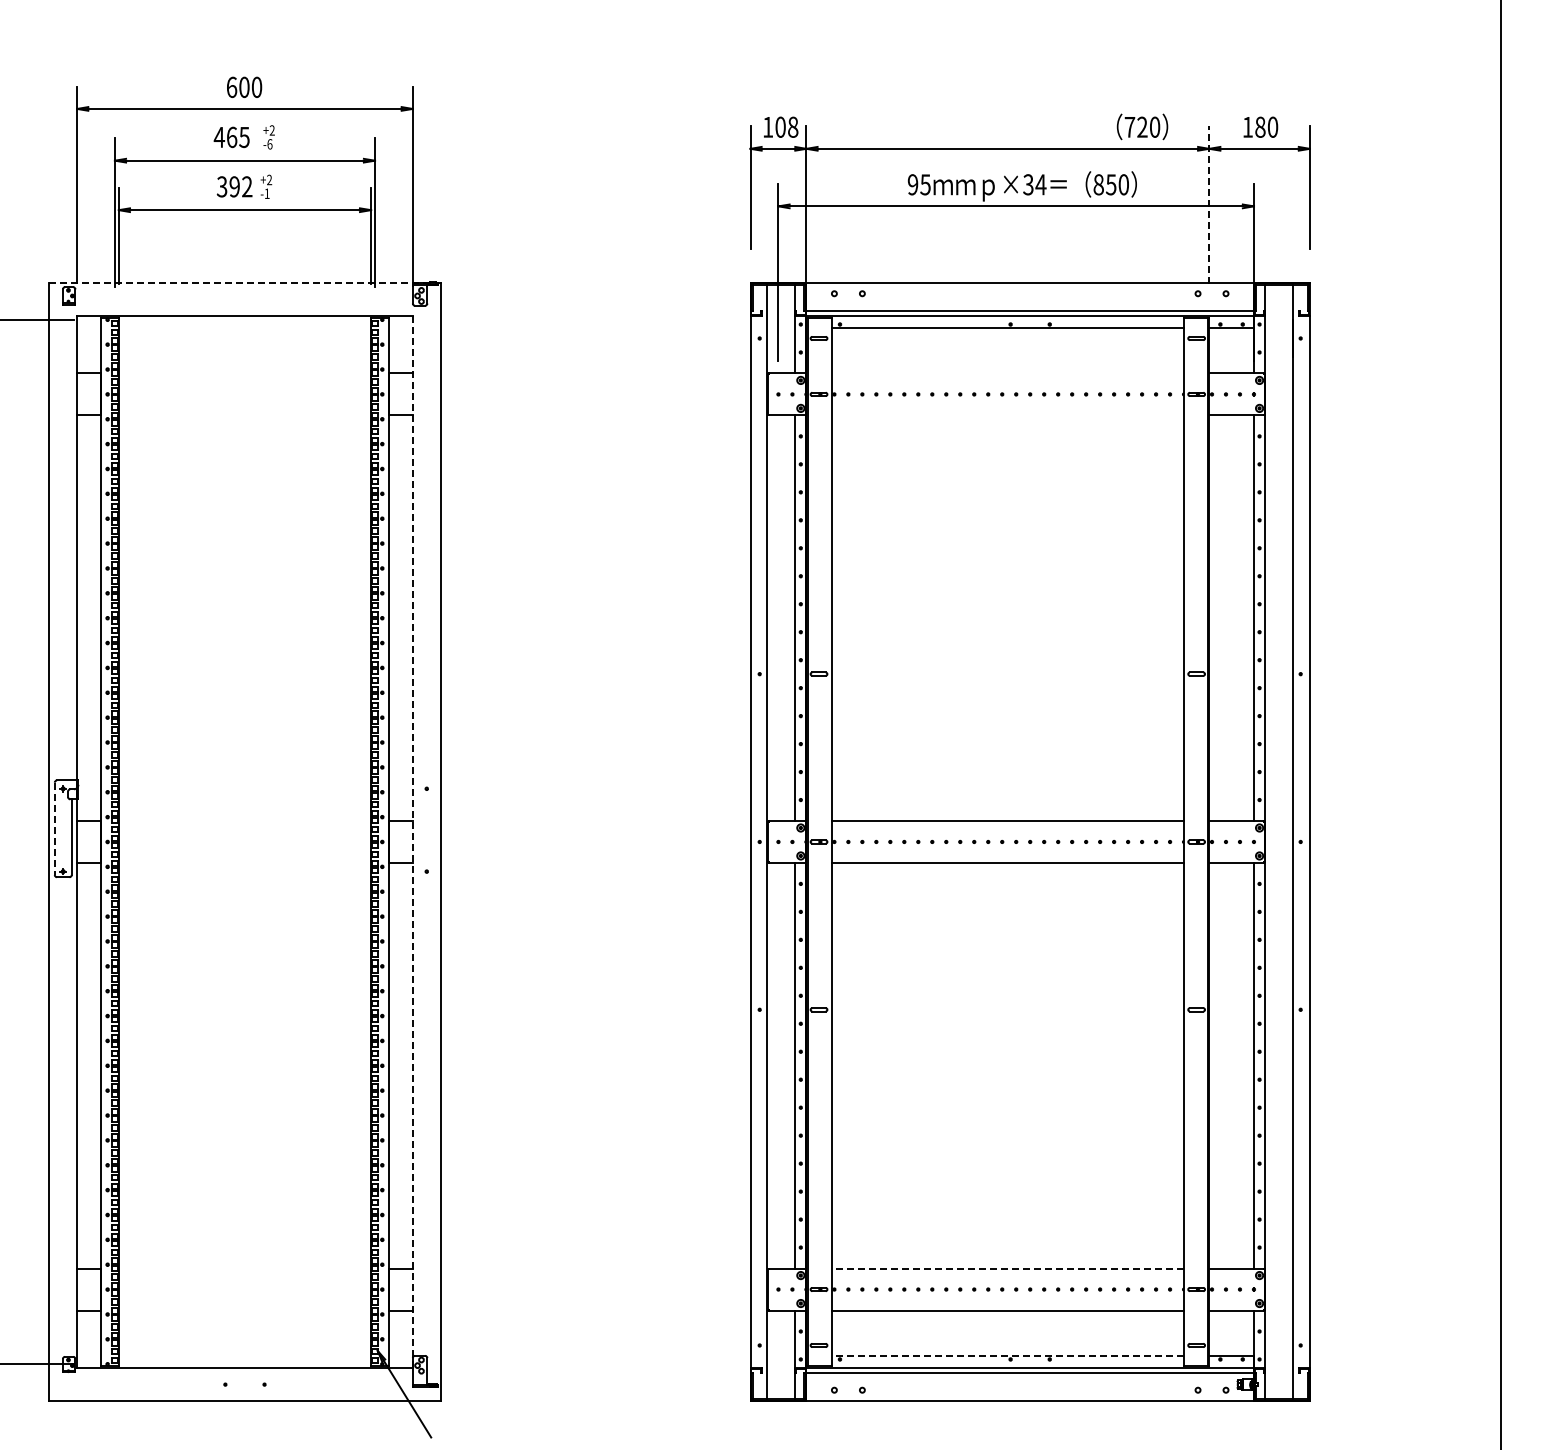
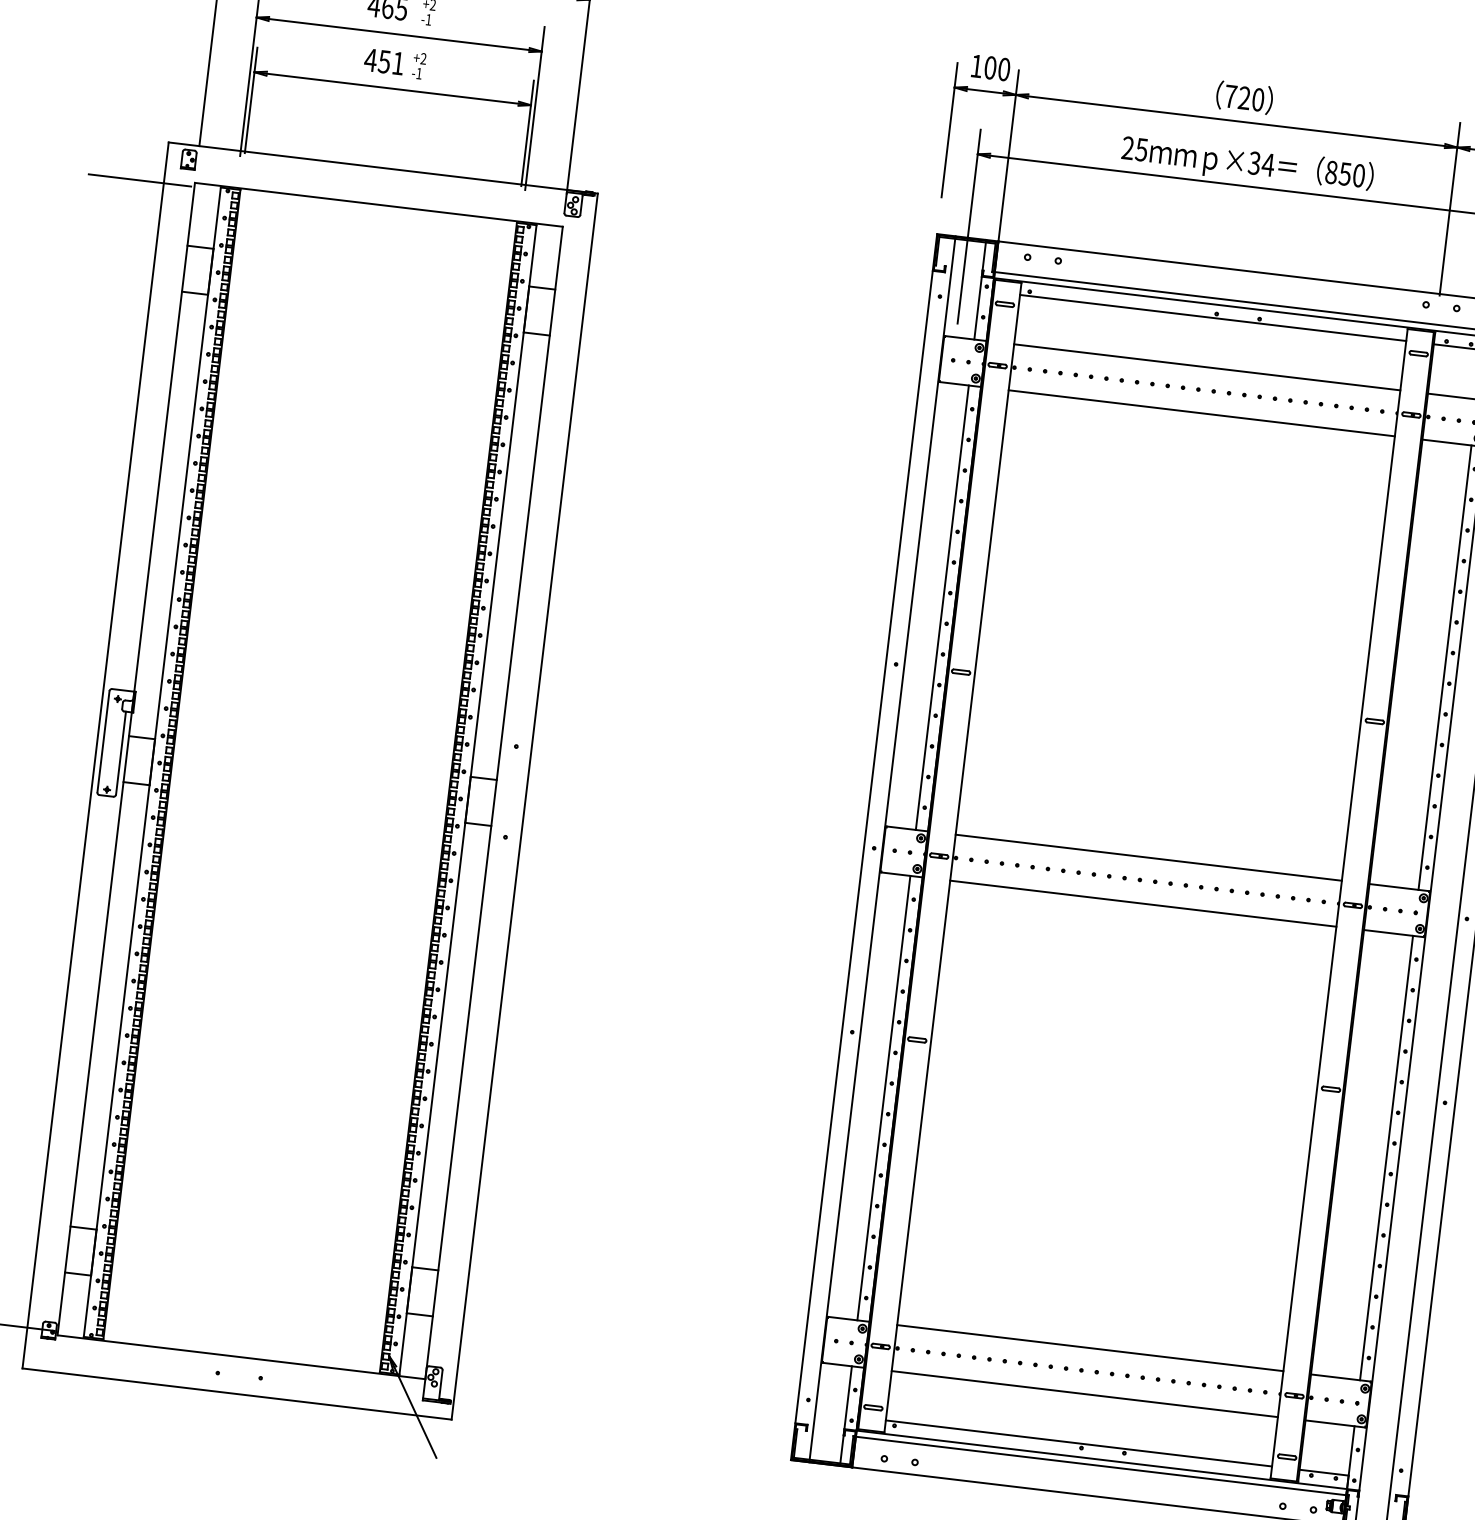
text: (1142, 126) -> (1244, 97), moved
text: (793, 127) -> (1004, 69), 108 -> 100
text: (269, 144) -> (428, 19), -6 -> -1
text: (912, 184) -> (1127, 147), 95 -> 25
text: (234, 186) -> (384, 61), 392 -> 451
line: (1209, 205) -> (1450, 209), dashed -> solid
line: (240, 282) -> (378, 167), dashed -> solid
line: (1007, 373) -> (1206, 367), added
line: (1007, 415) -> (1201, 413), added
line: (54, 829) -> (103, 742), dashed -> solid
line: (412, 841) -> (493, 802), dashed -> solid
line: (1007, 1268) -> (1089, 1348), dashed -> solid
line: (1007, 1355) -> (1078, 1443), dashed -> solid

